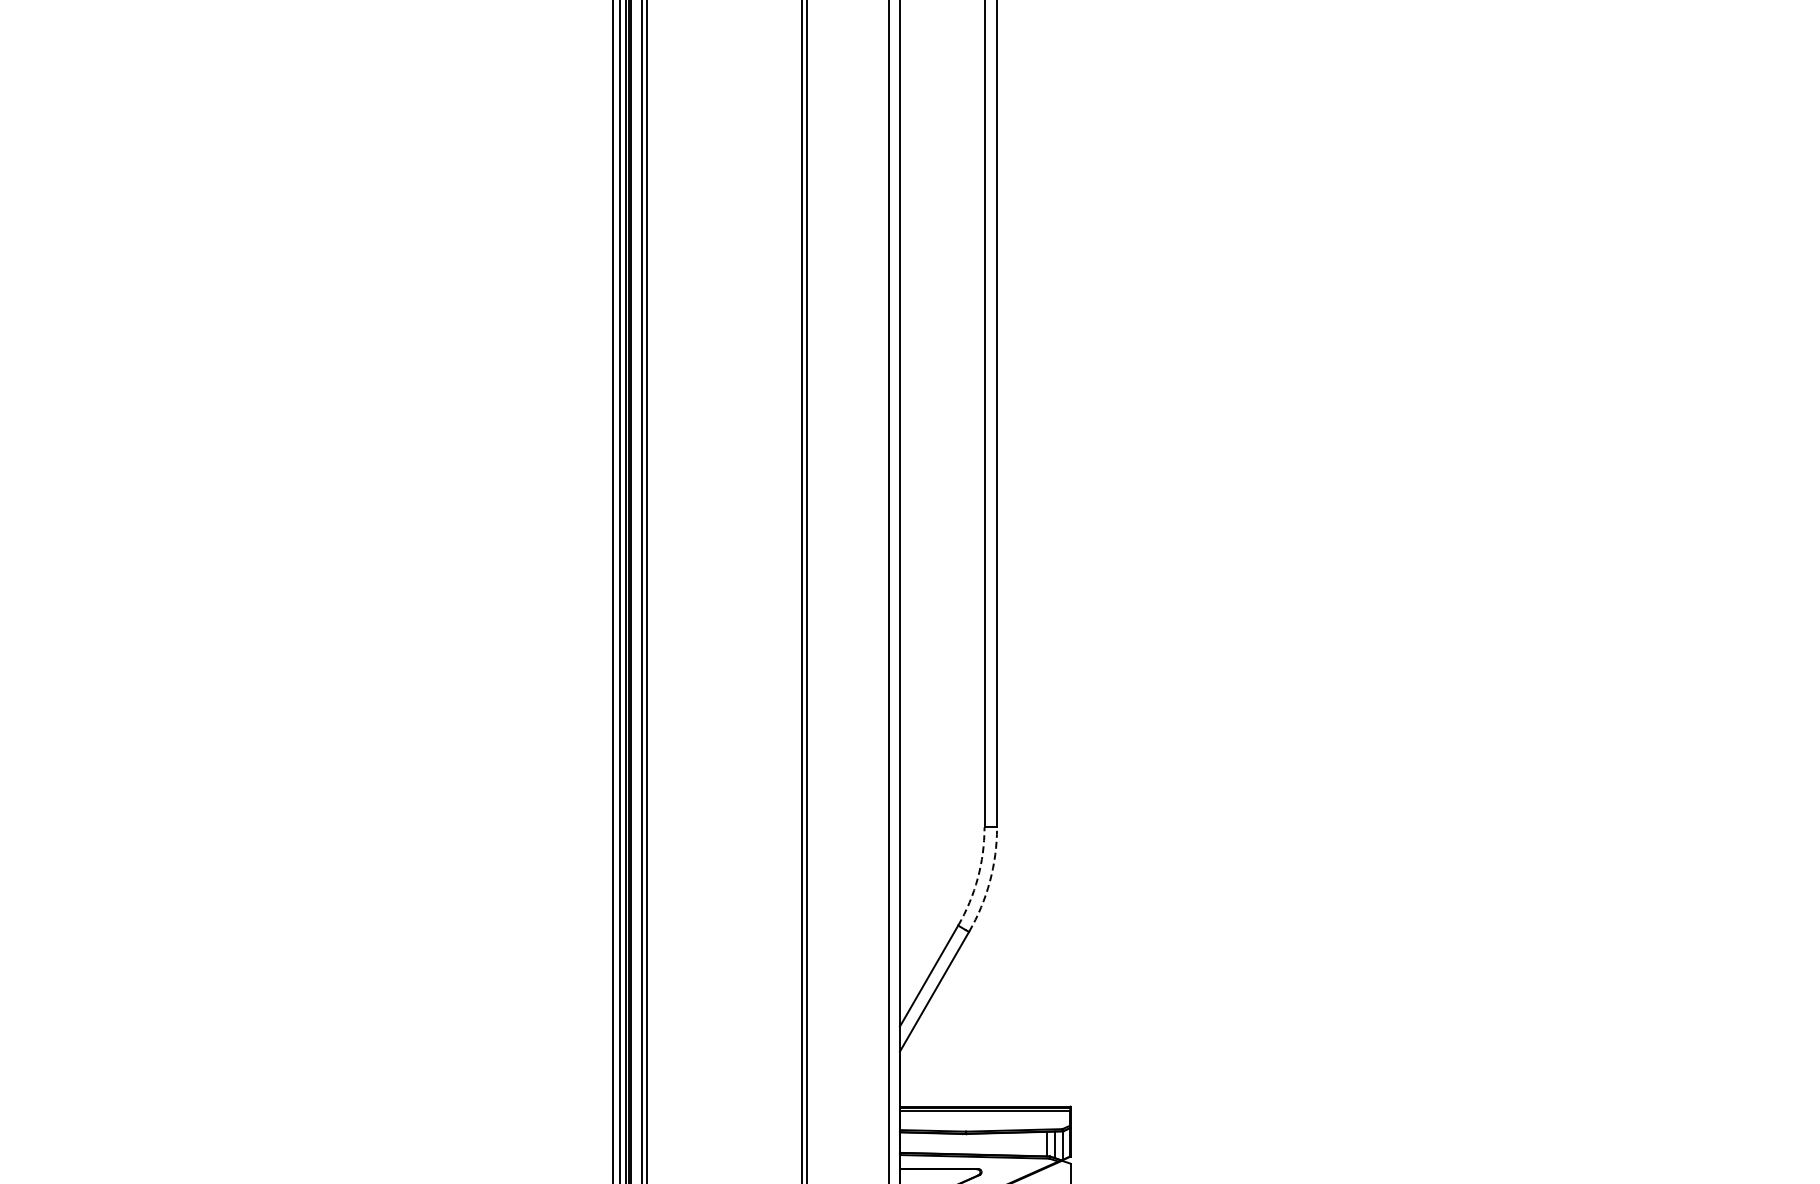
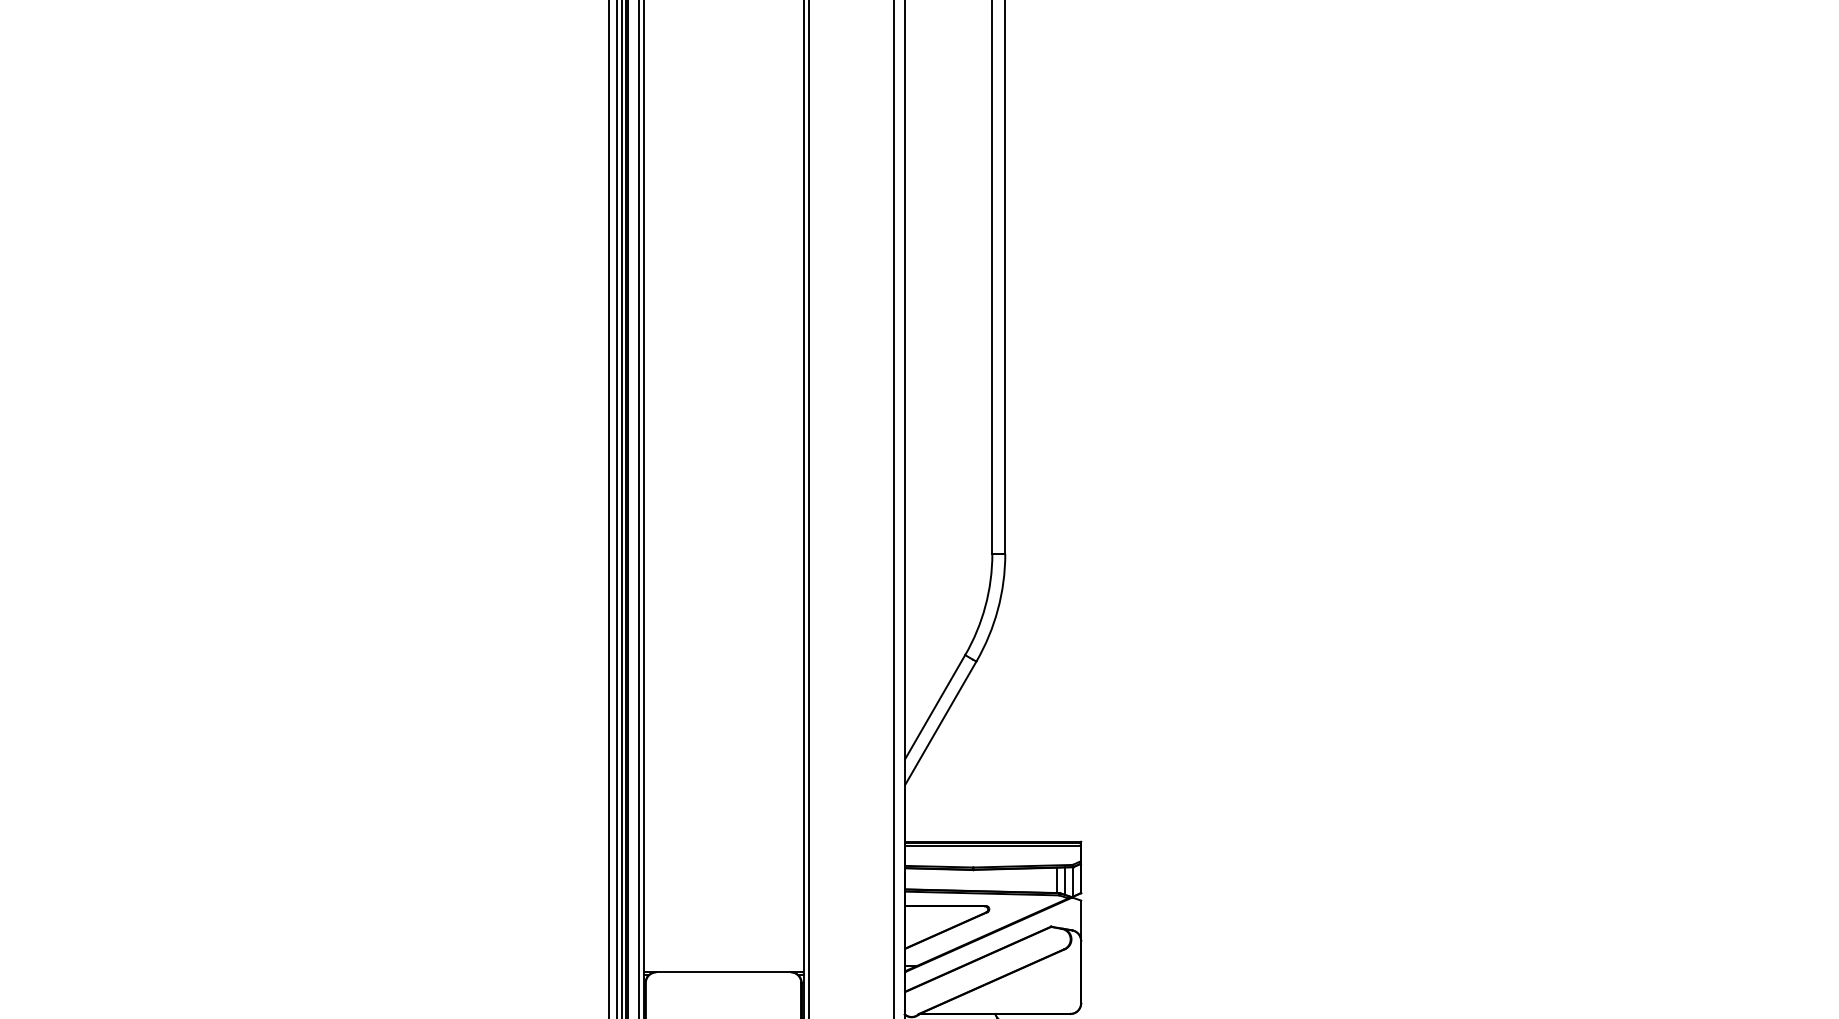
arc: (977, 878) -> (985, 606), dashed -> solid
arc: (989, 881) -> (997, 609), dashed -> solid

